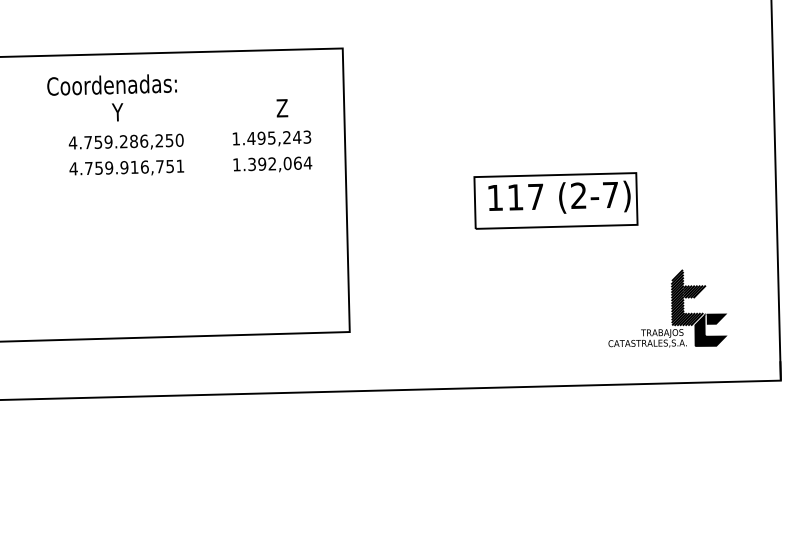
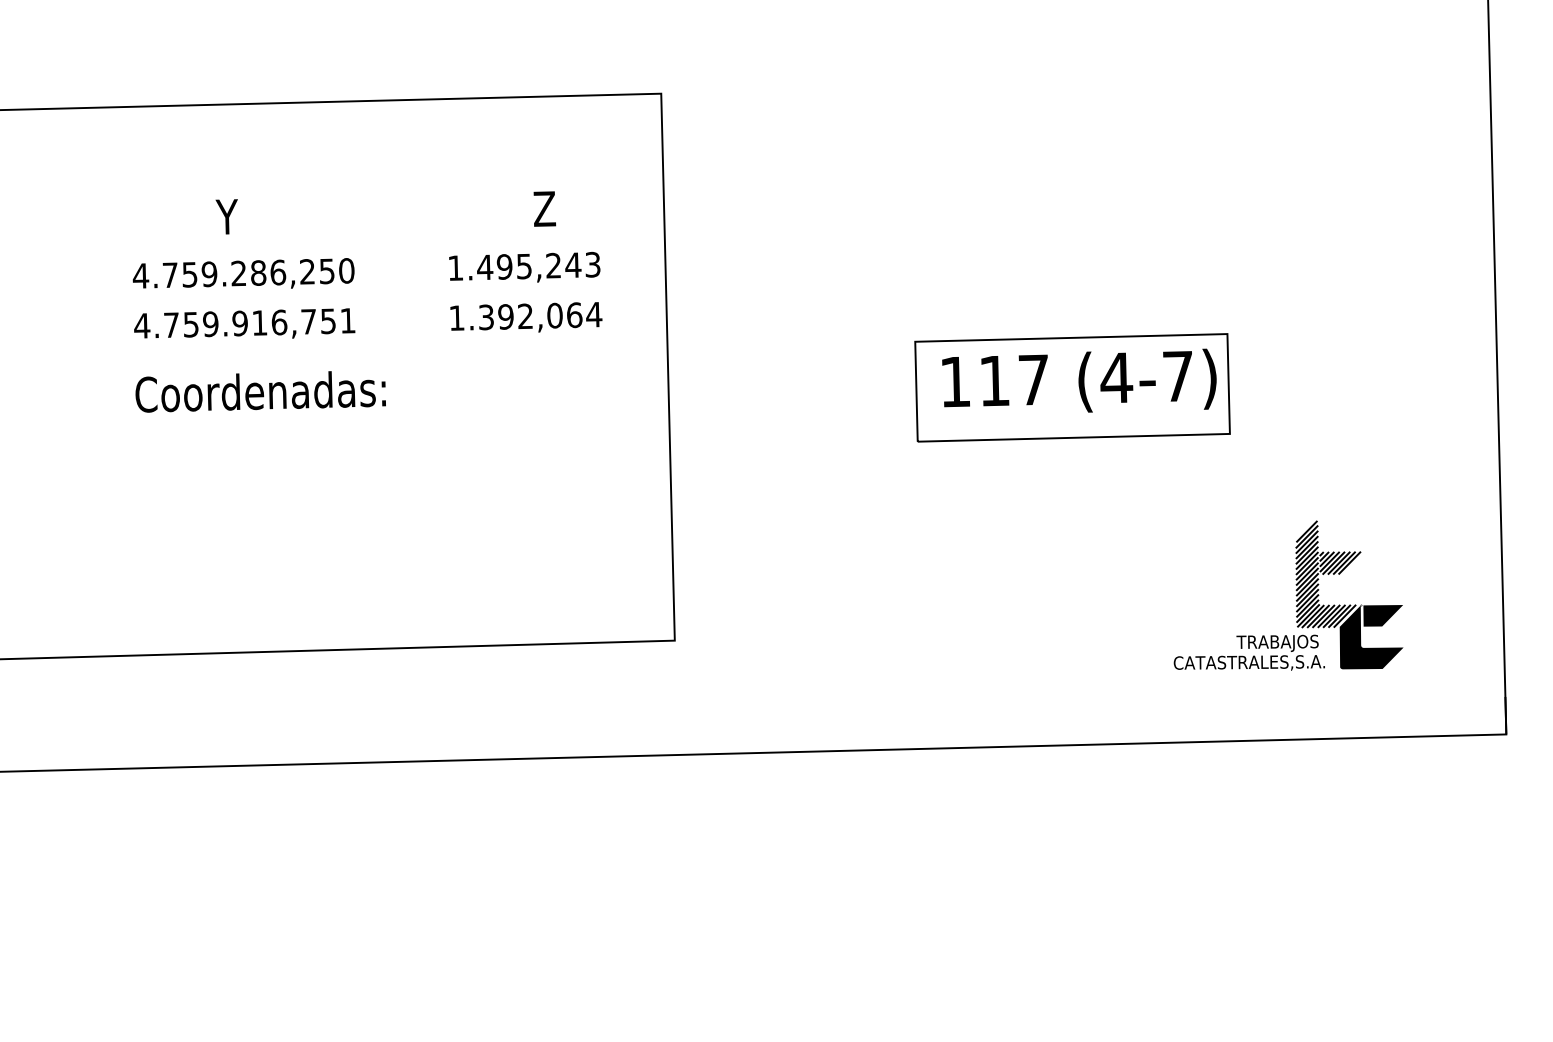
text: (111, 84) -> (259, 390), moved
text: (578, 195) -> (1116, 377), (2-7) -> (4-7)

